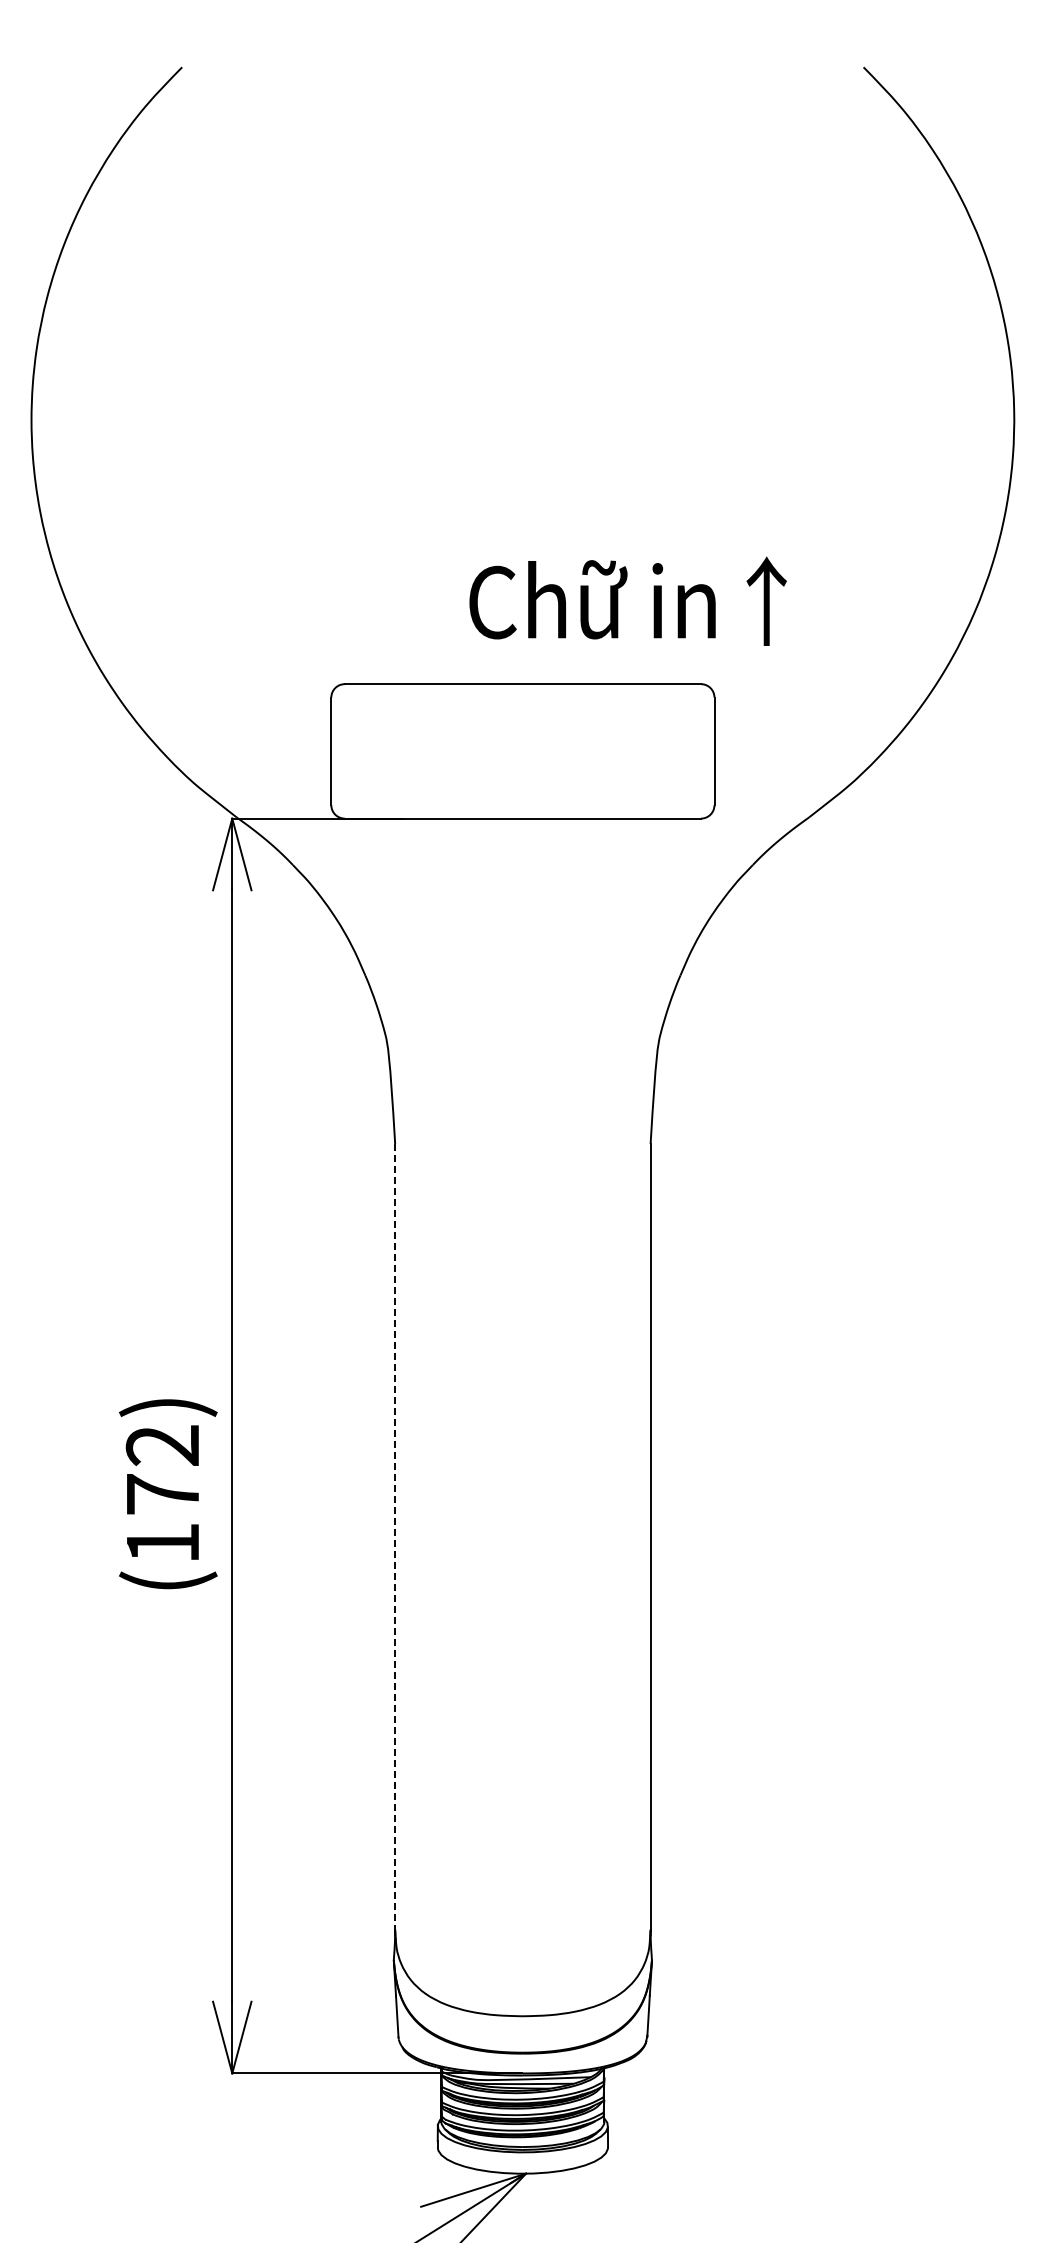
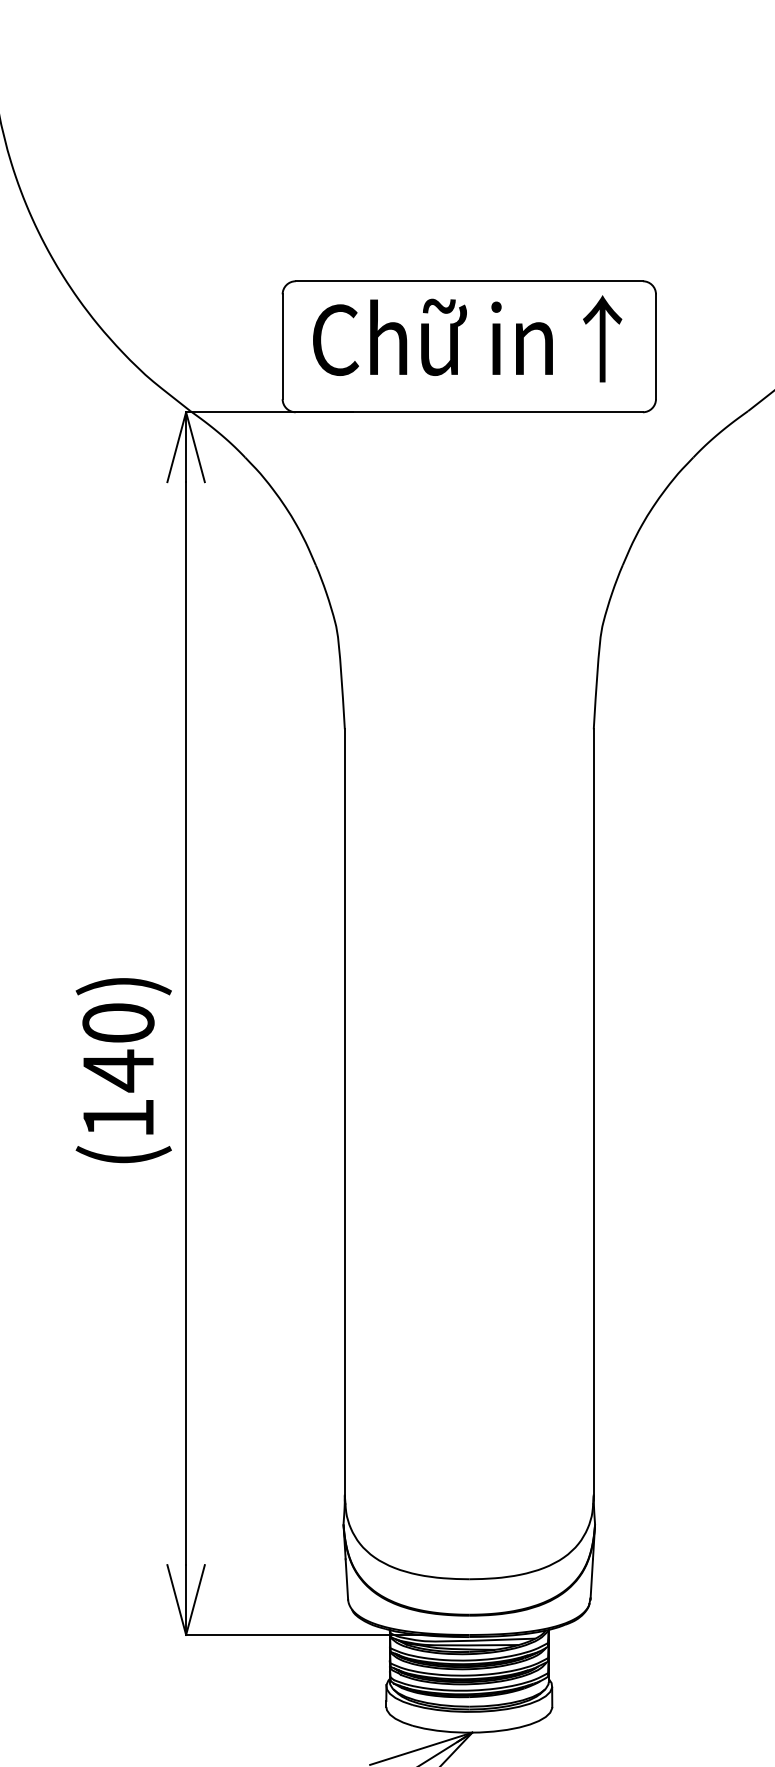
text: (627, 600) -> (466, 338), moved
text: (162, 1470) -> (118, 1047), (172) -> (140)
line: (395, 1537) -> (345, 1112), dashed -> solid

